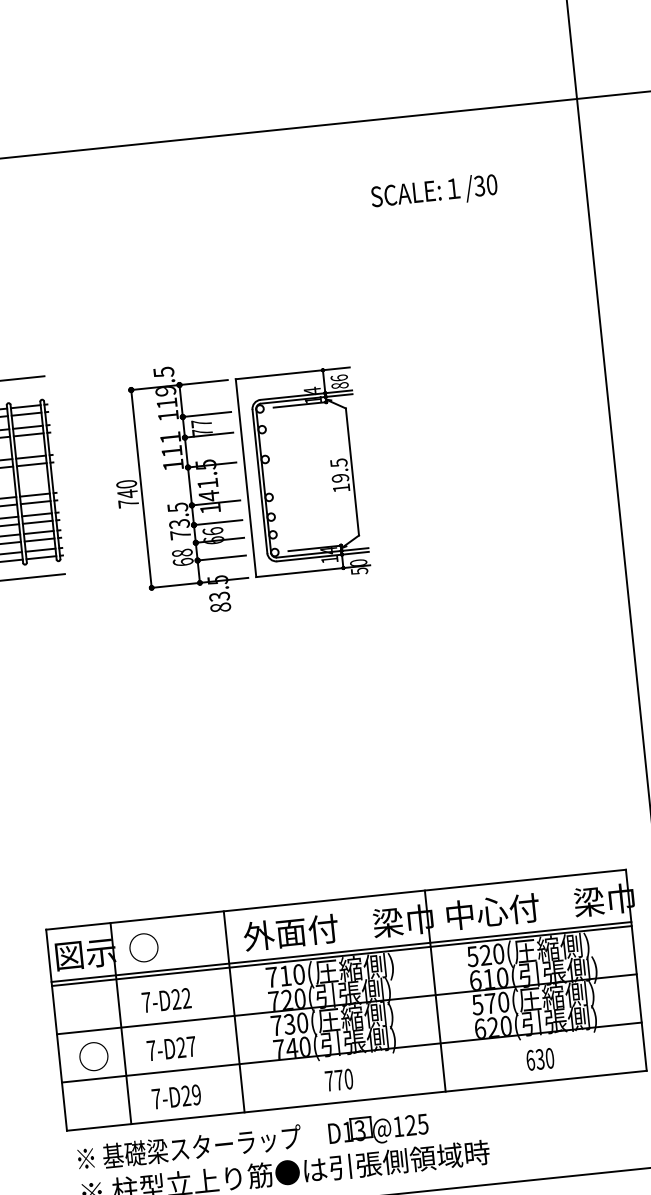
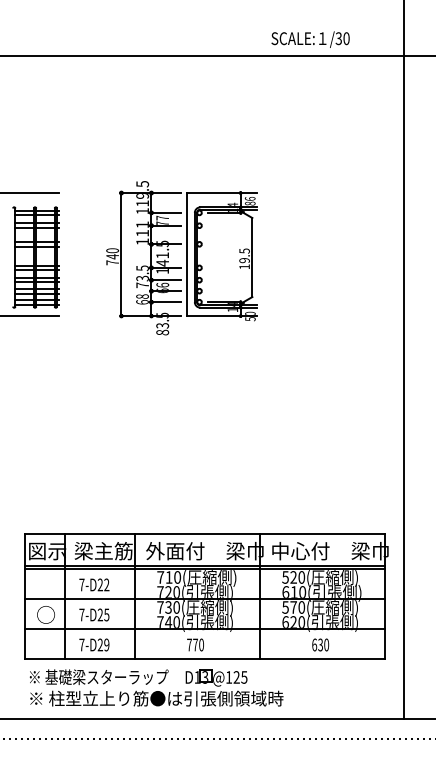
text: (434, 192) -> (310, 39), moved
part: (238, 485) -> (181, 258), moved
text: (175, 945) -> (103, 551), ○ -> 梁主筋
text: (190, 1045) -> (106, 614), 7-D27 -> 7-D25

